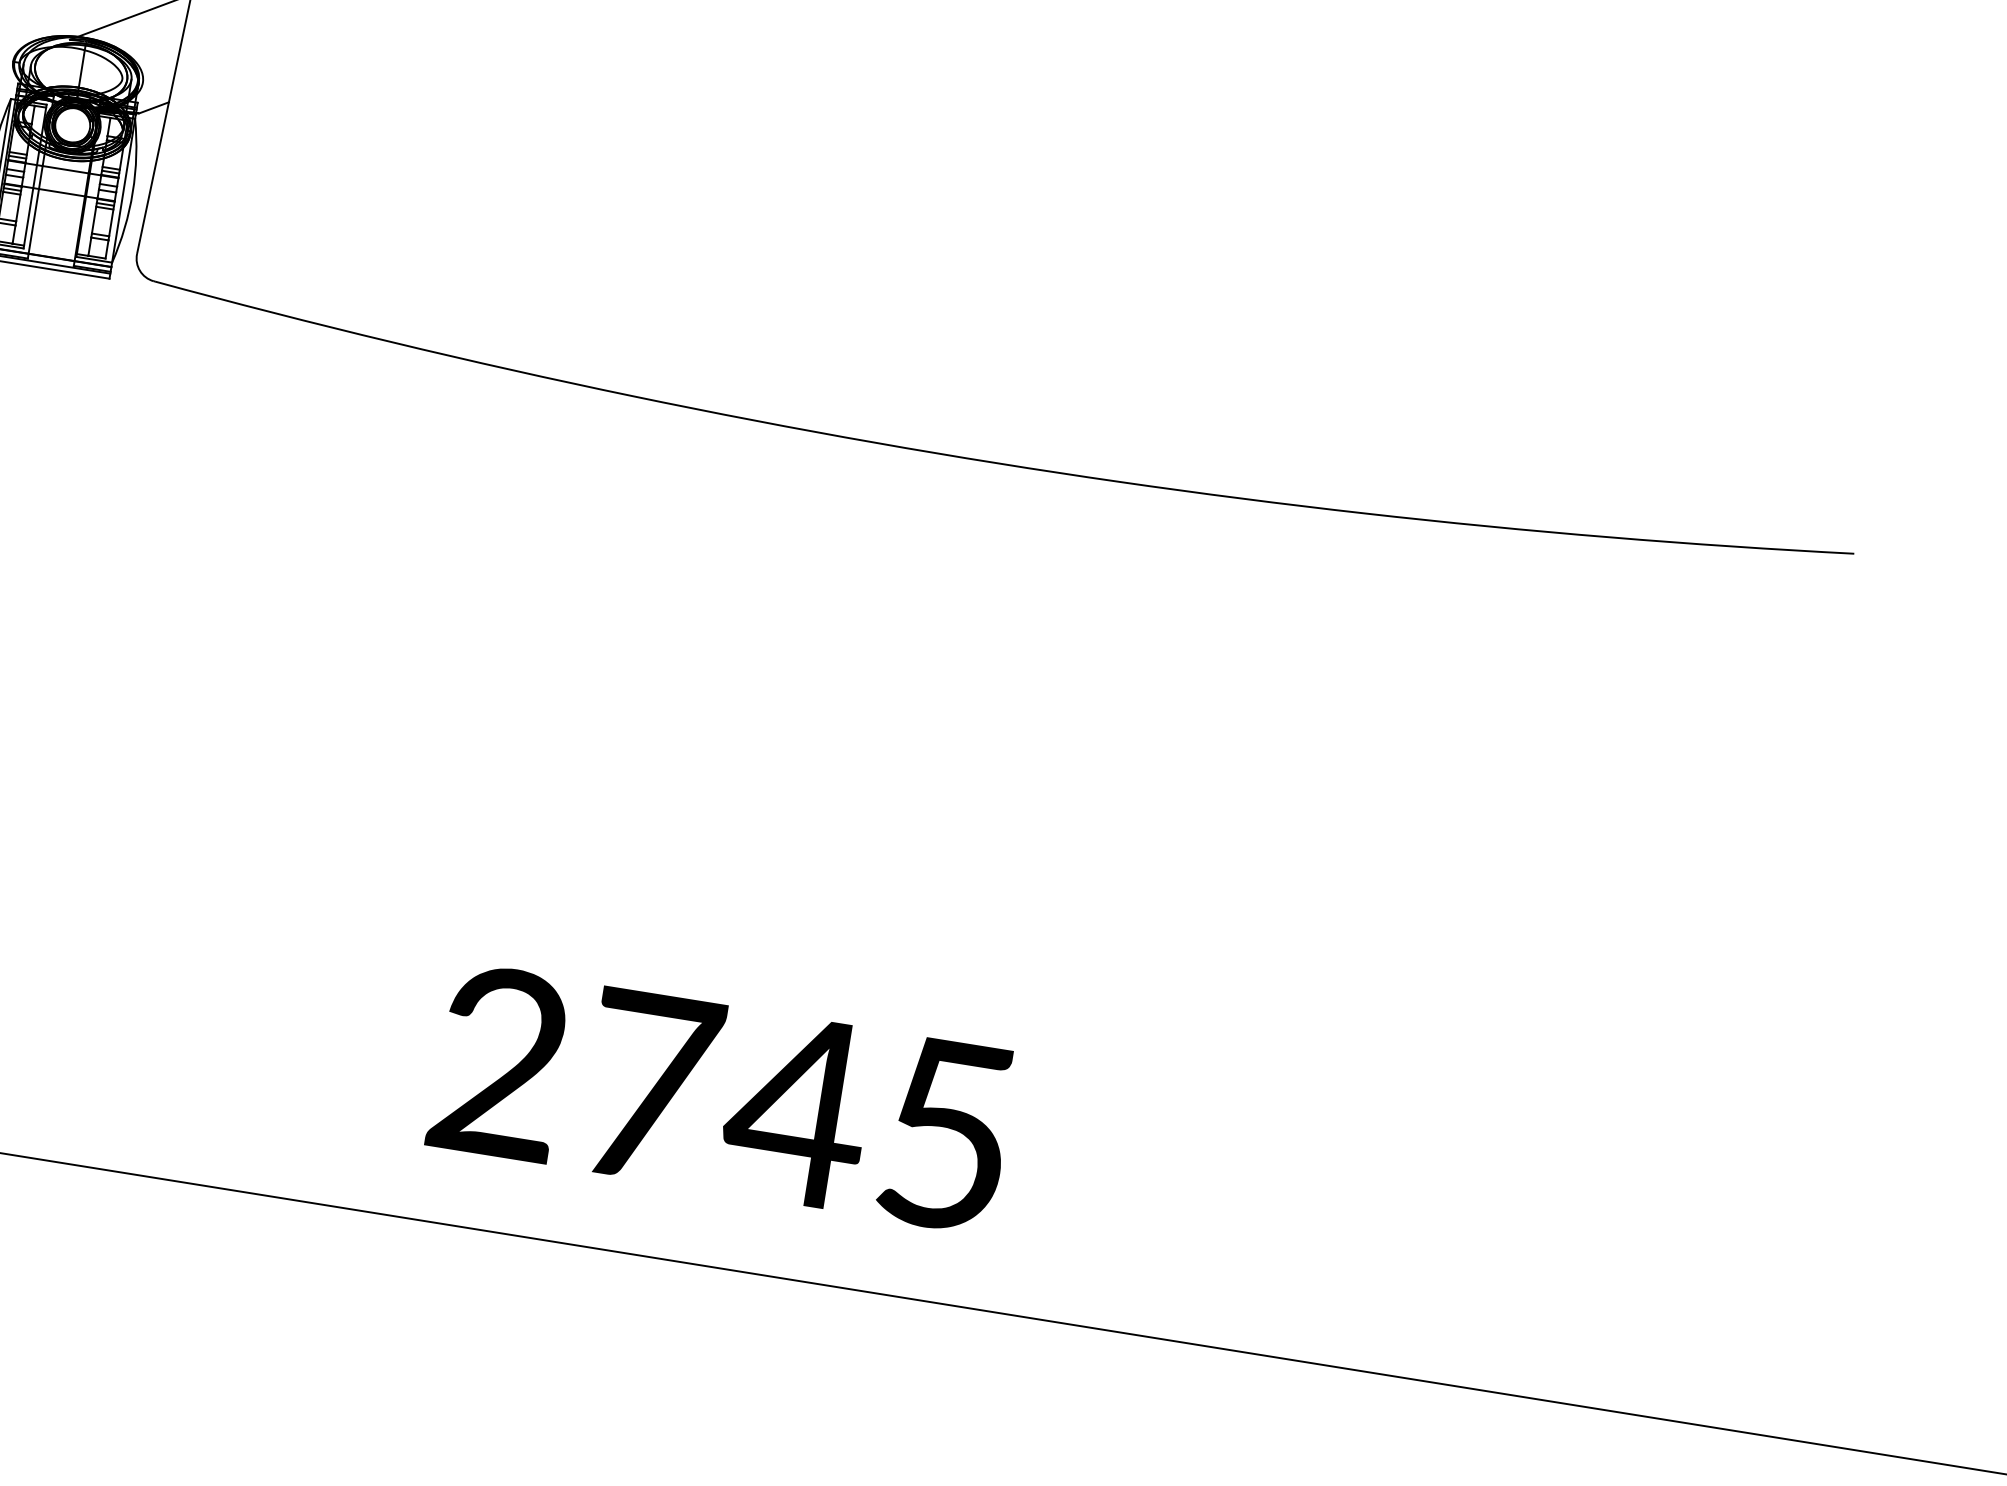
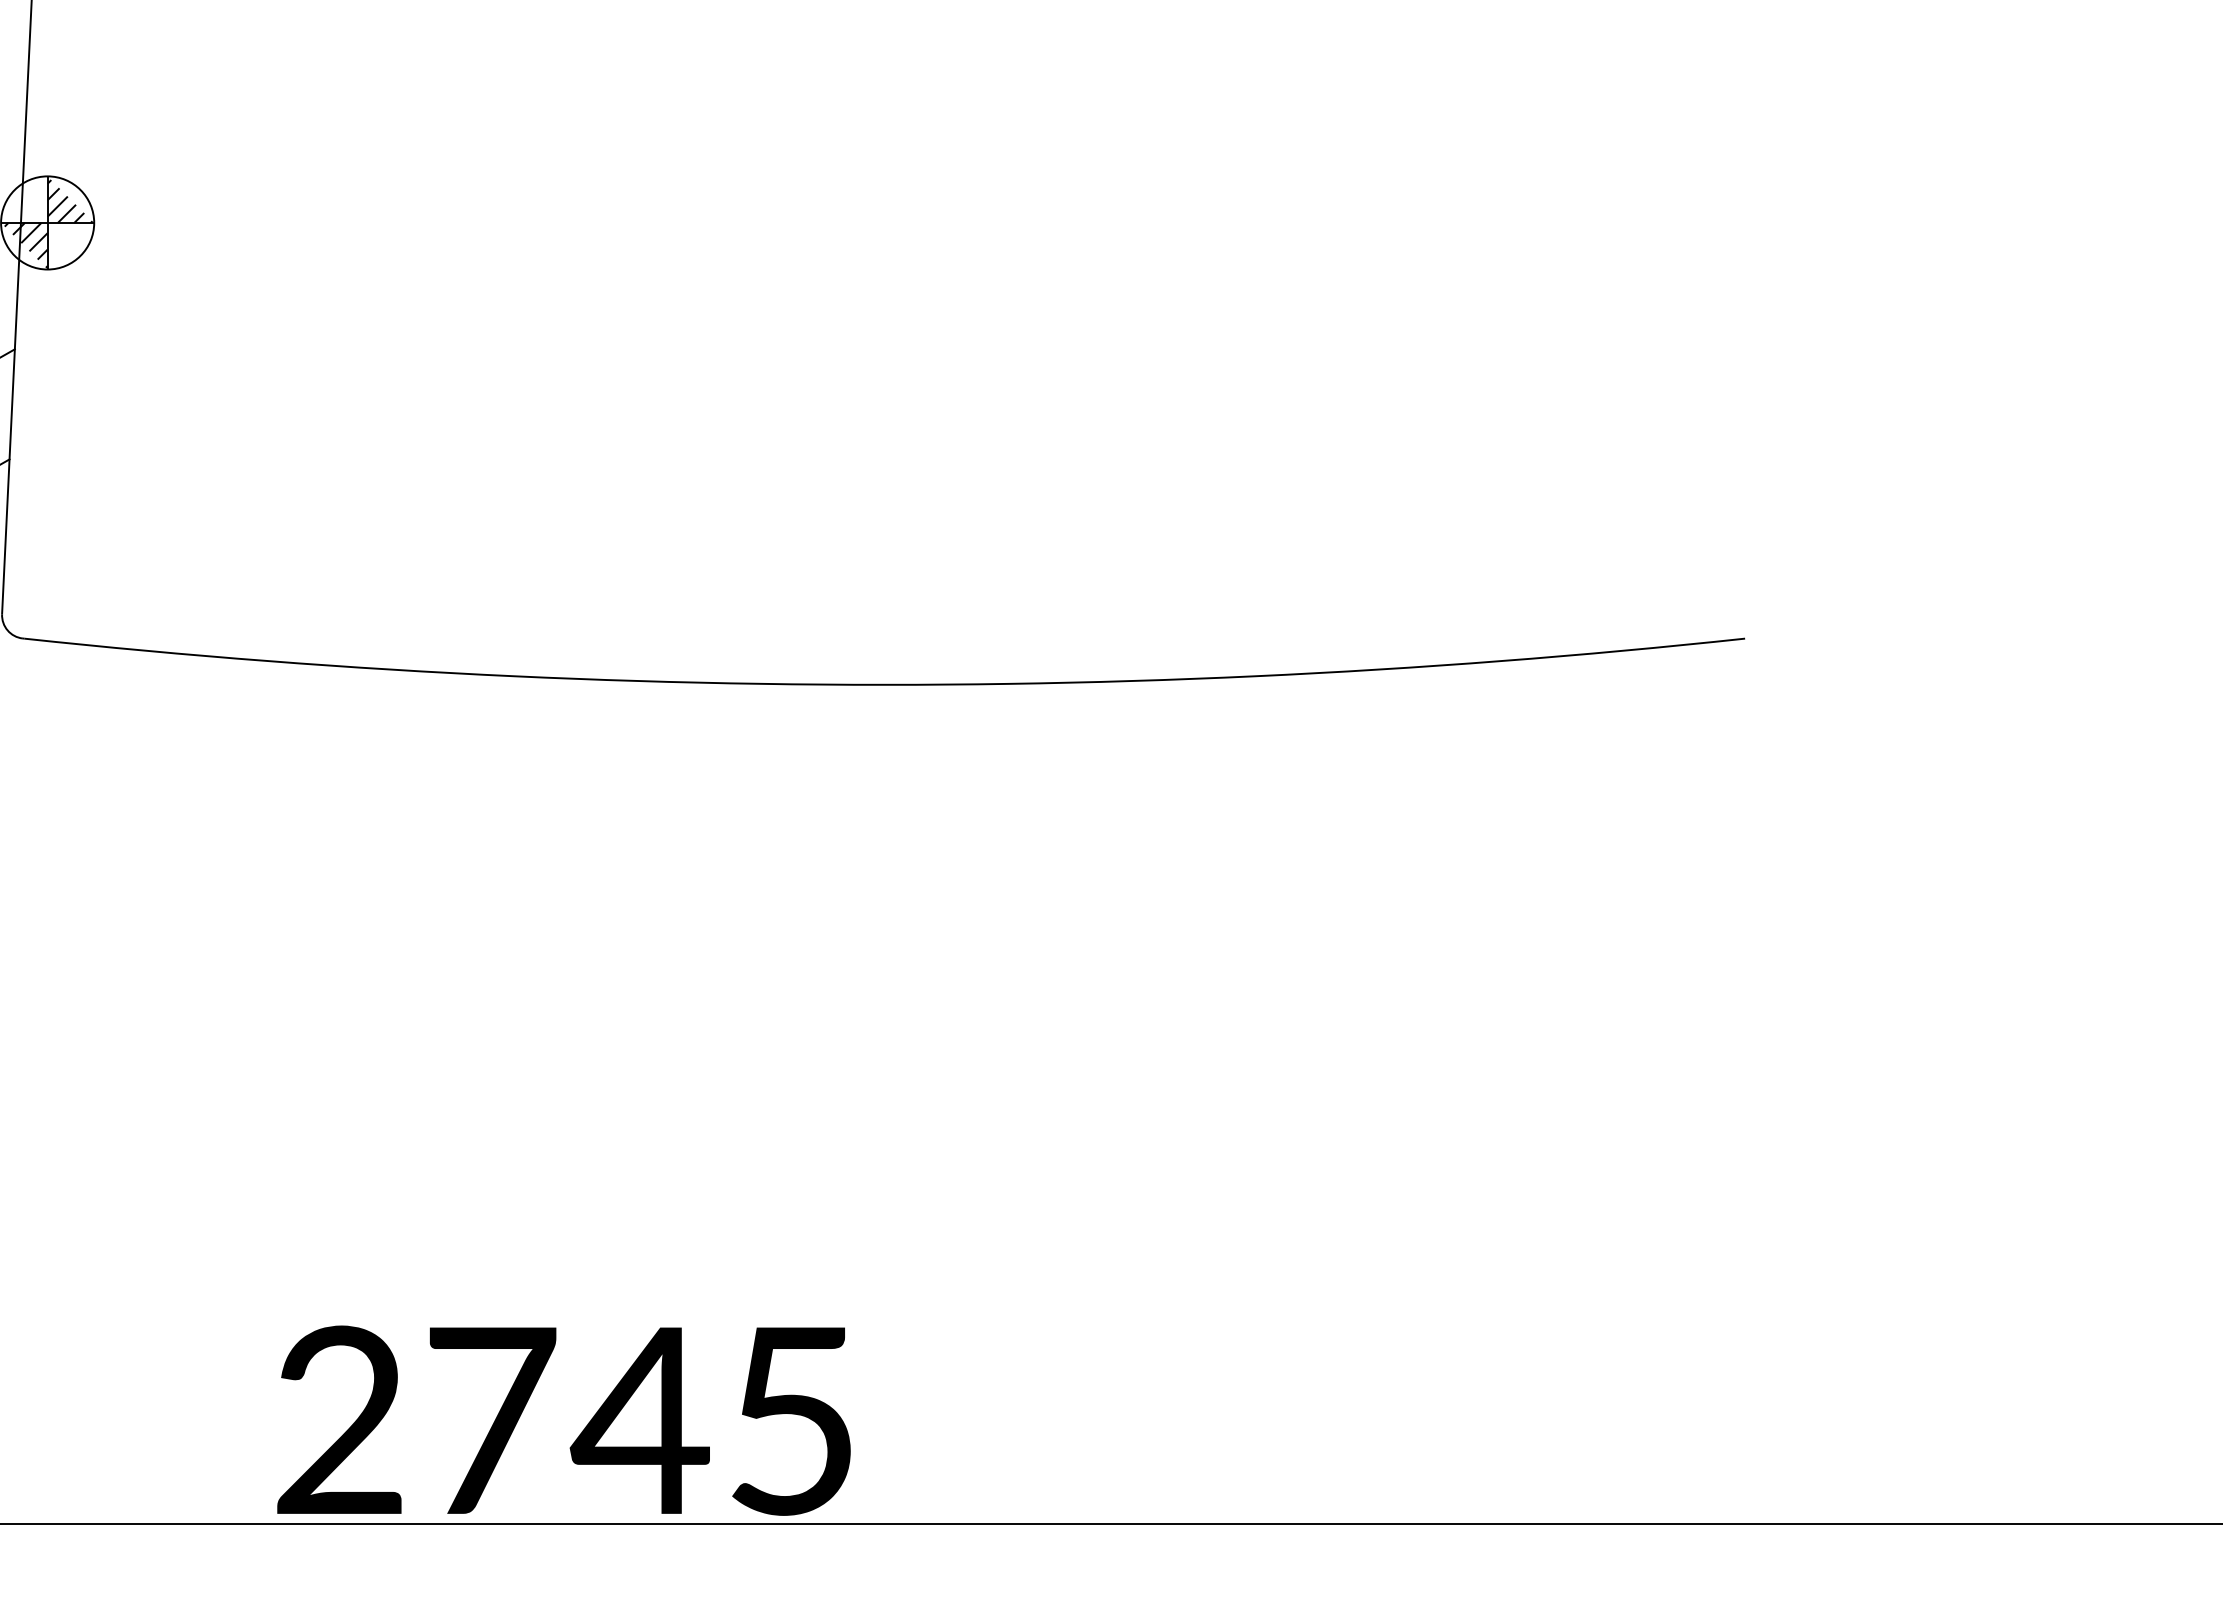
text: (721, 1098) -> (563, 1420), moved

